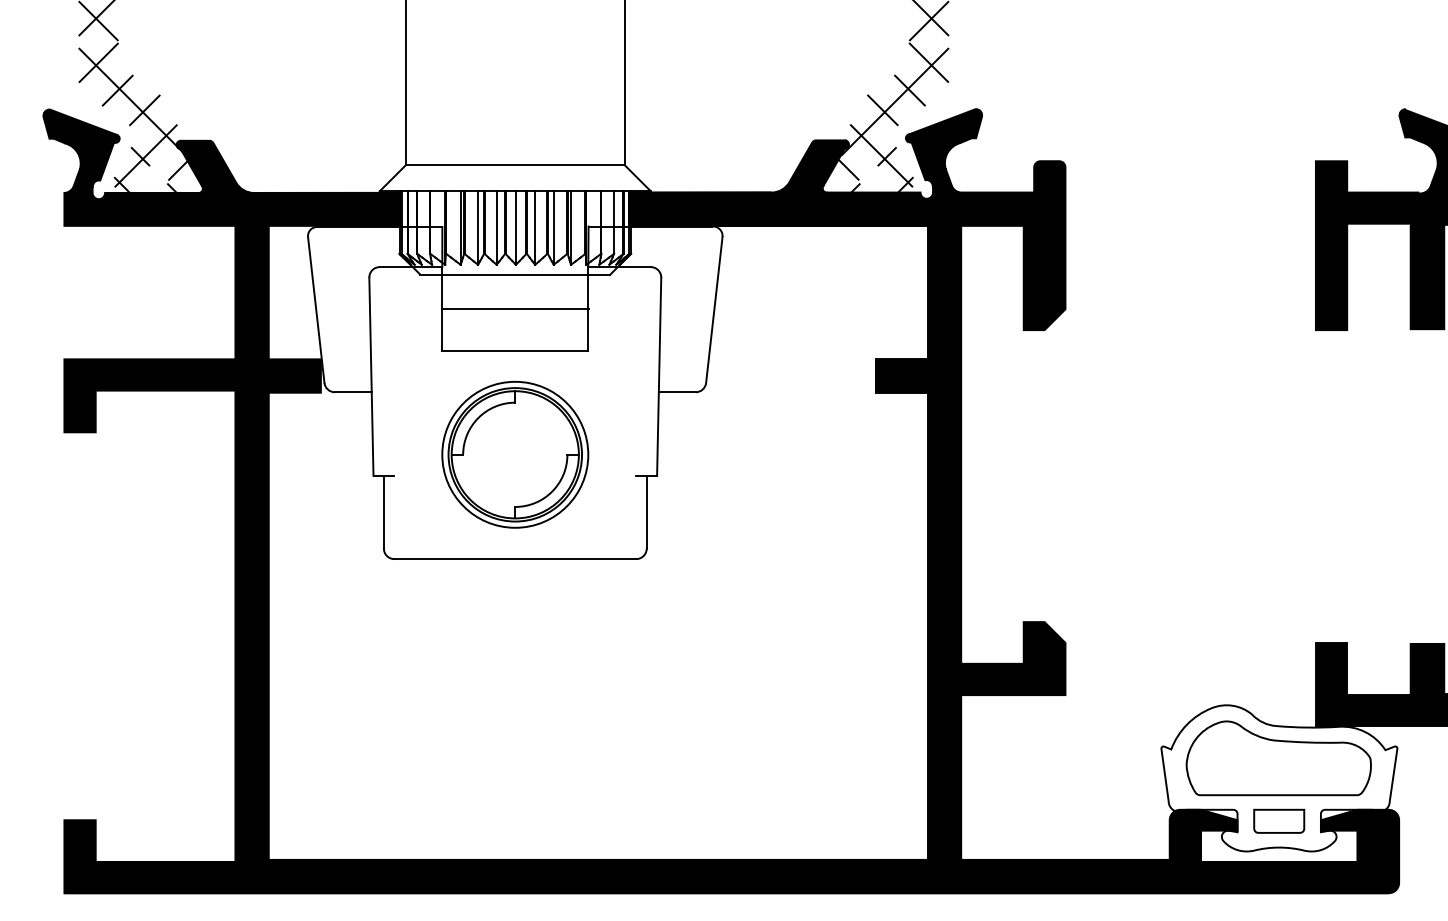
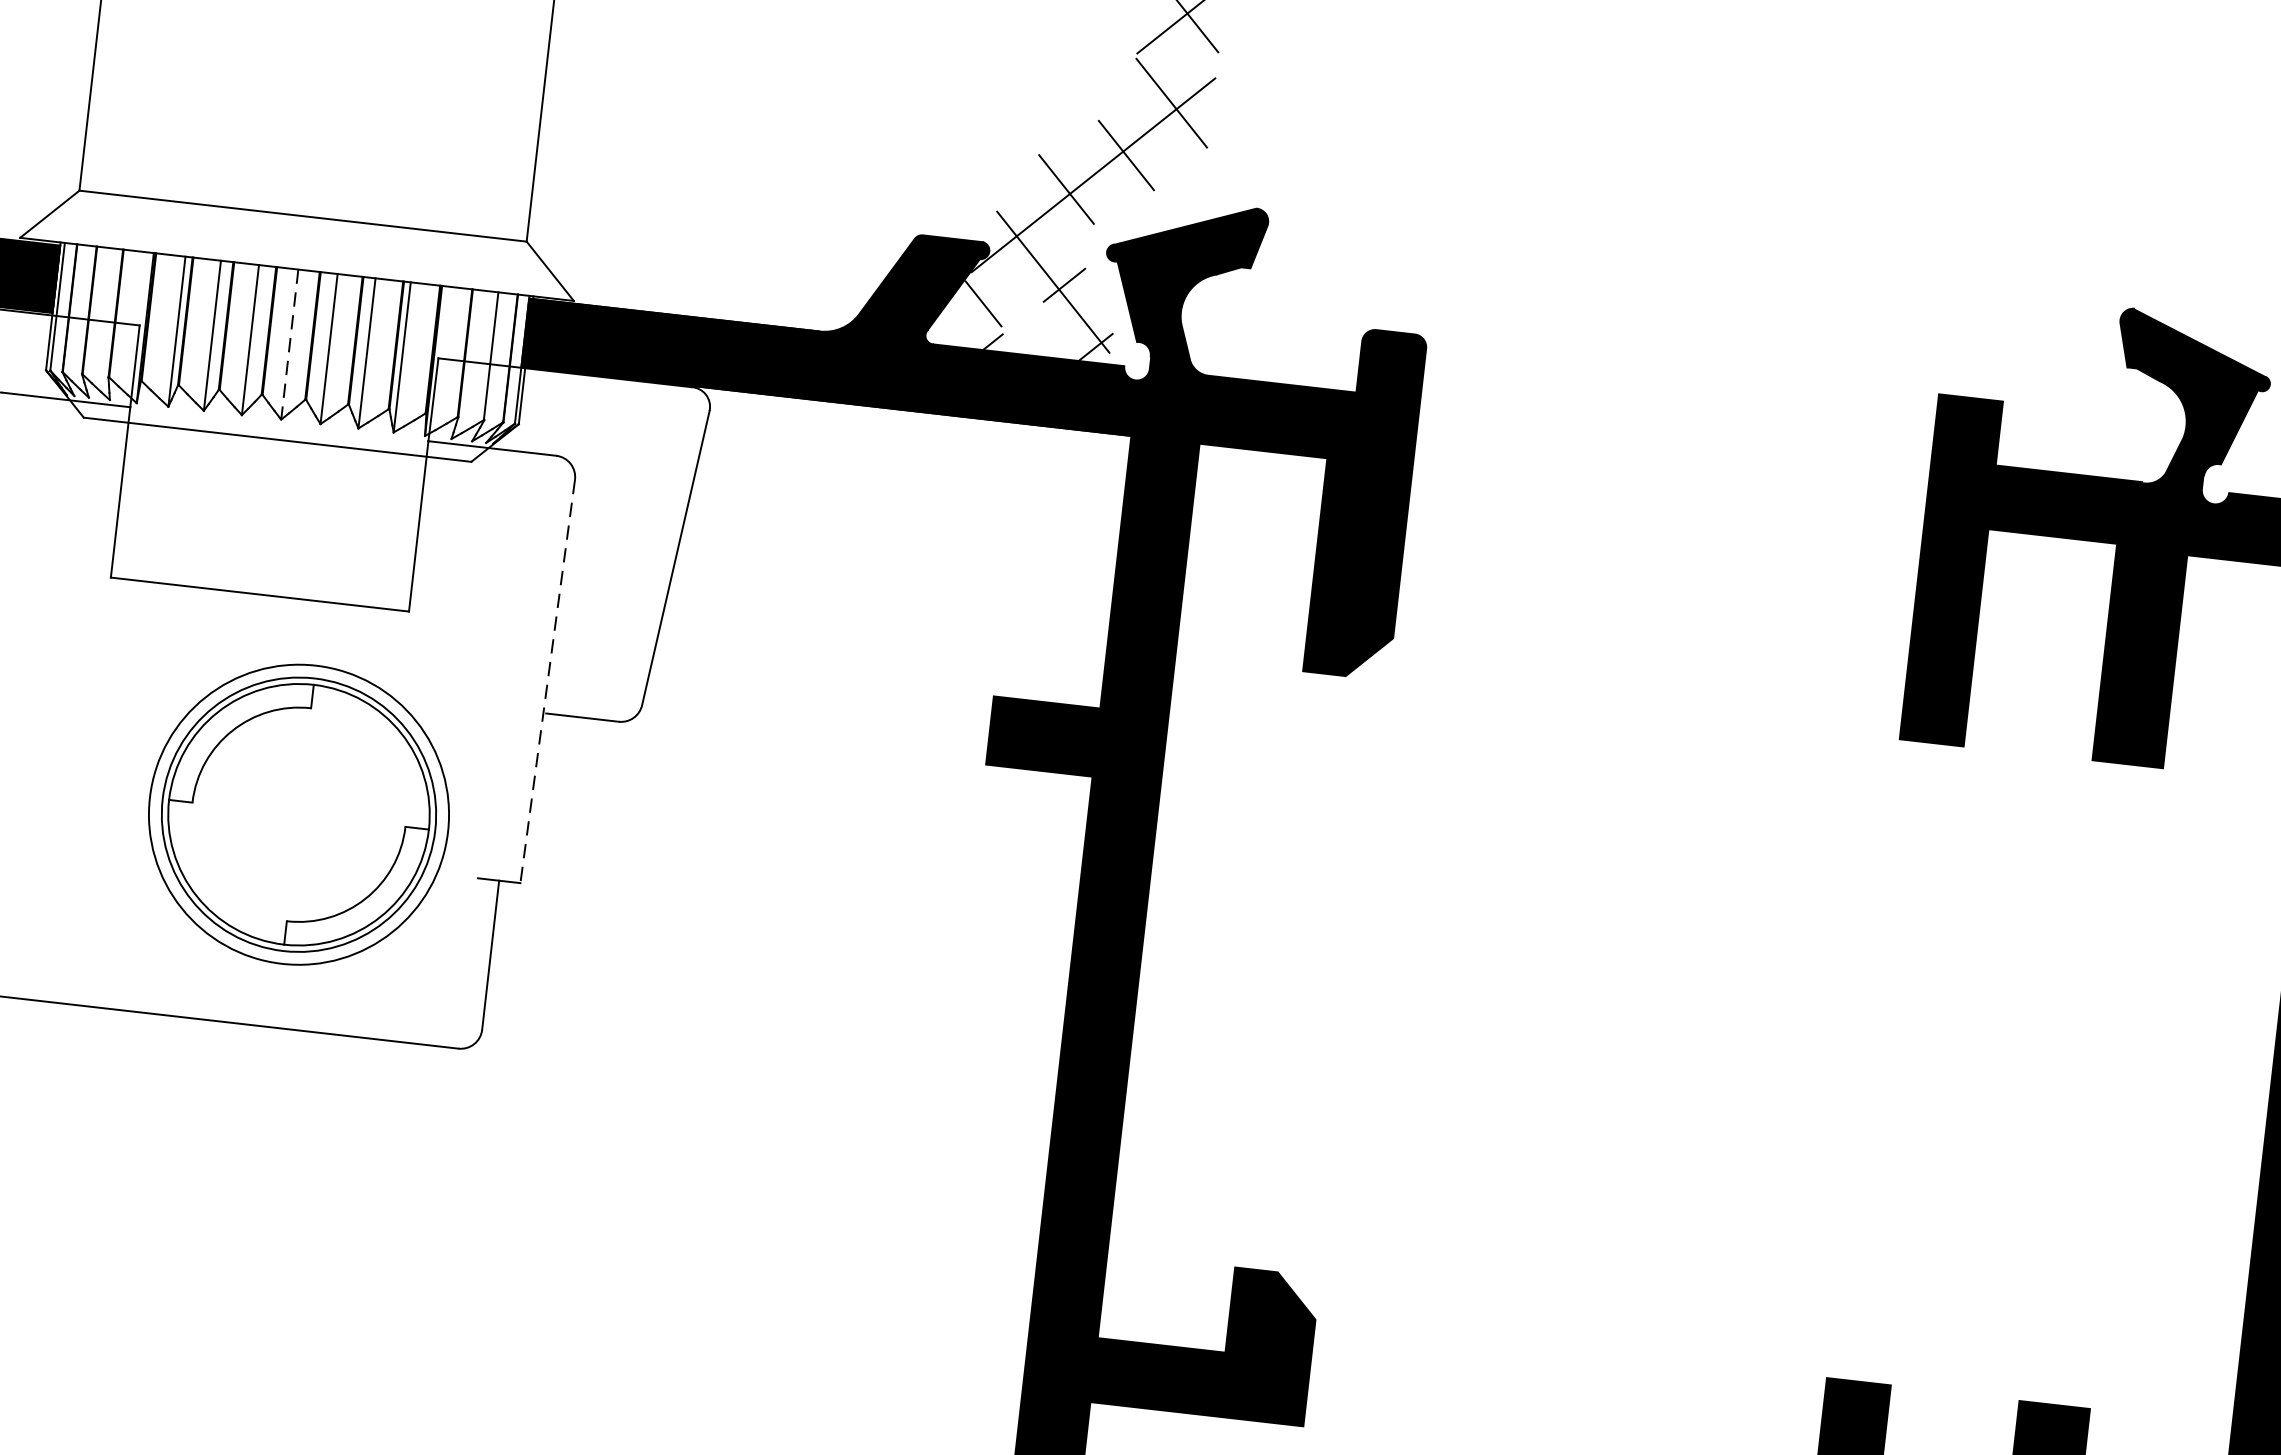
line: (515, 228) -> (288, 345), solid -> dashed
line: (515, 308) -> (270, 508), removed
line: (659, 376) -> (548, 681), solid -> dashed
part: (515, 454) -> (299, 814), moved

